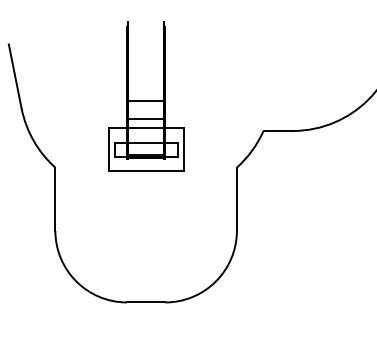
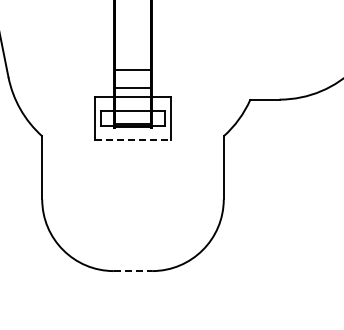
line: (146, 171) -> (133, 140), solid -> dashed
line: (146, 302) -> (133, 271), solid -> dashed

